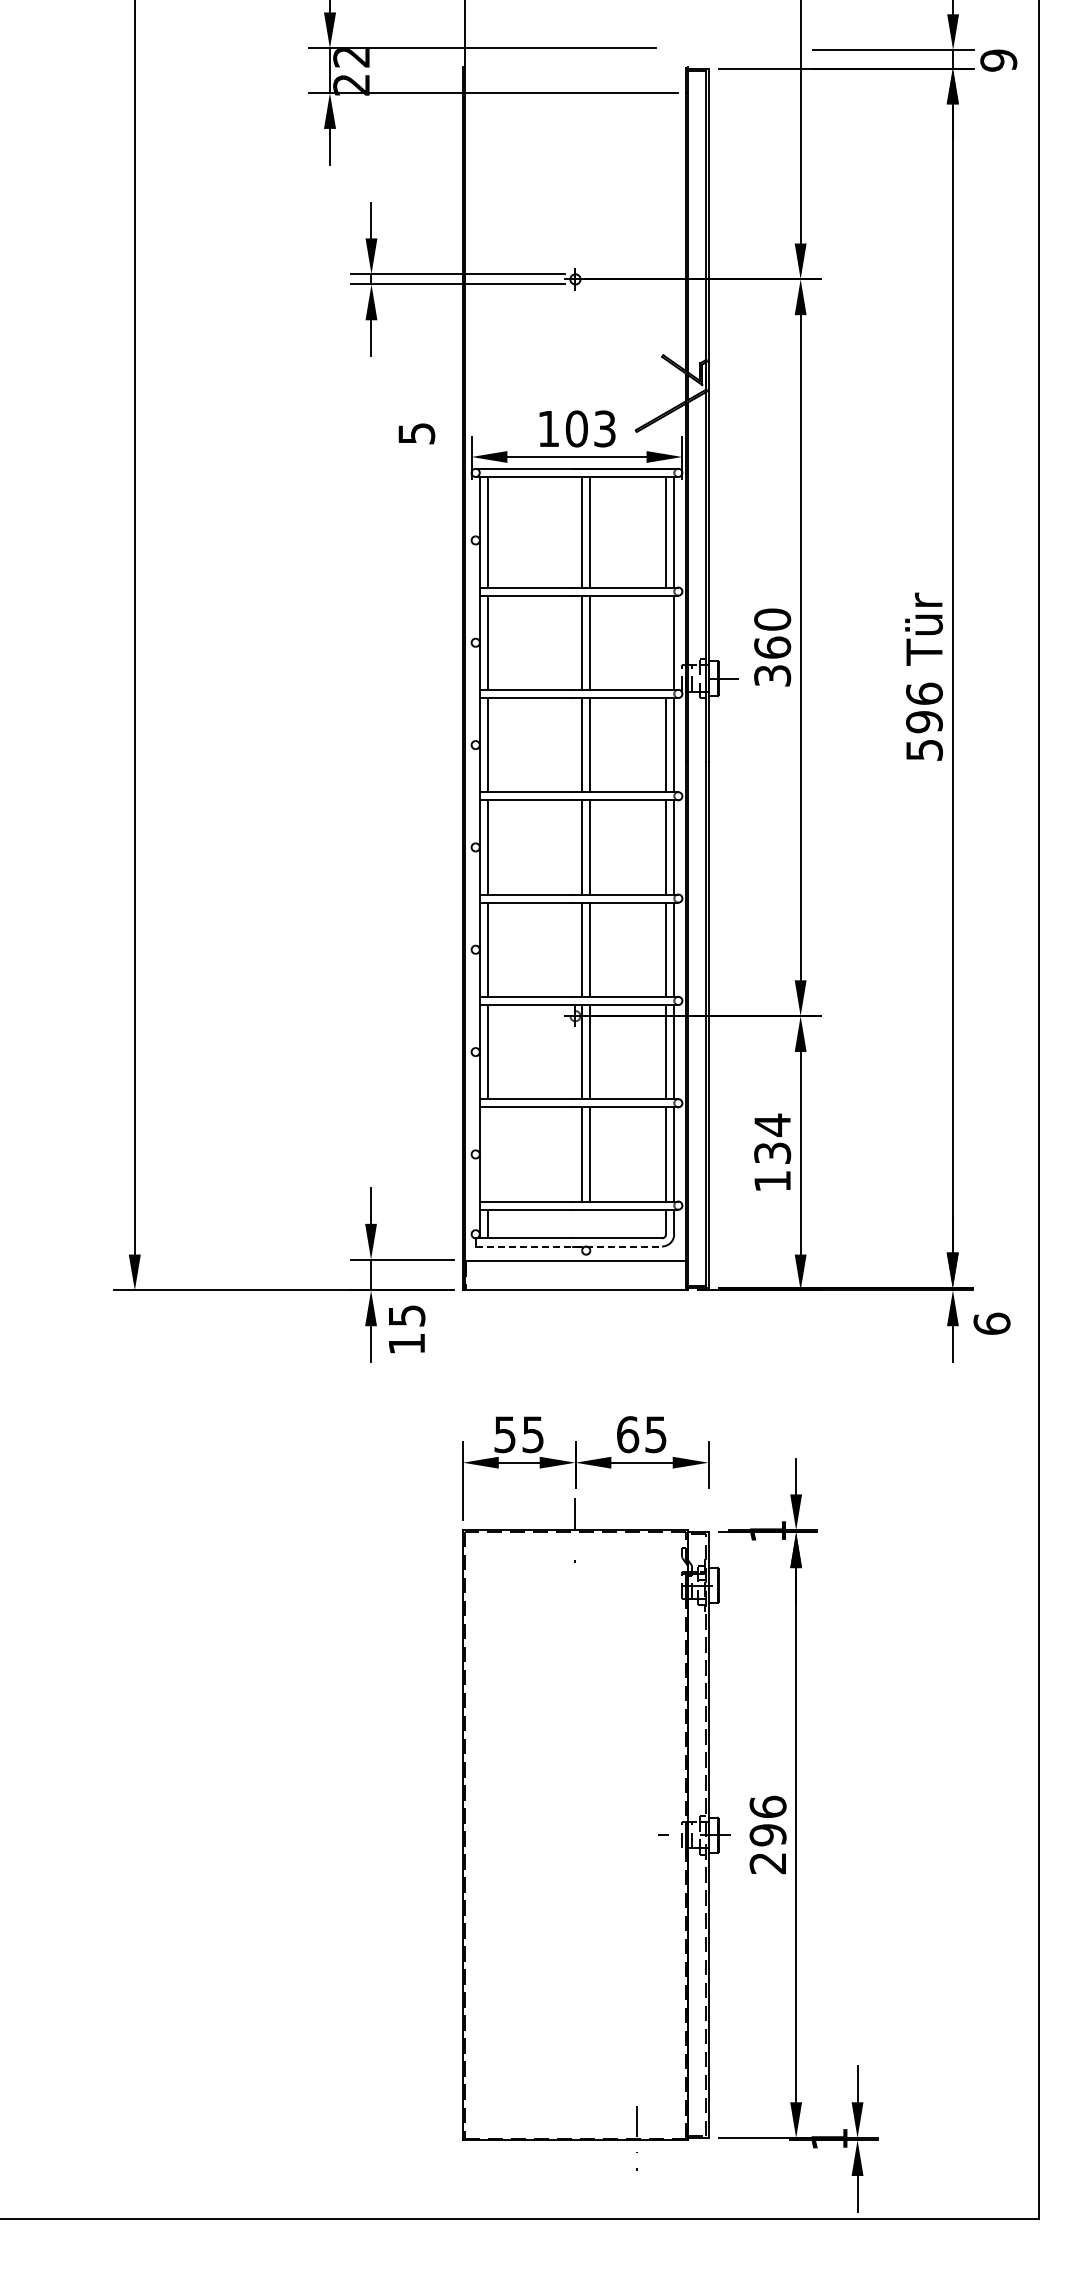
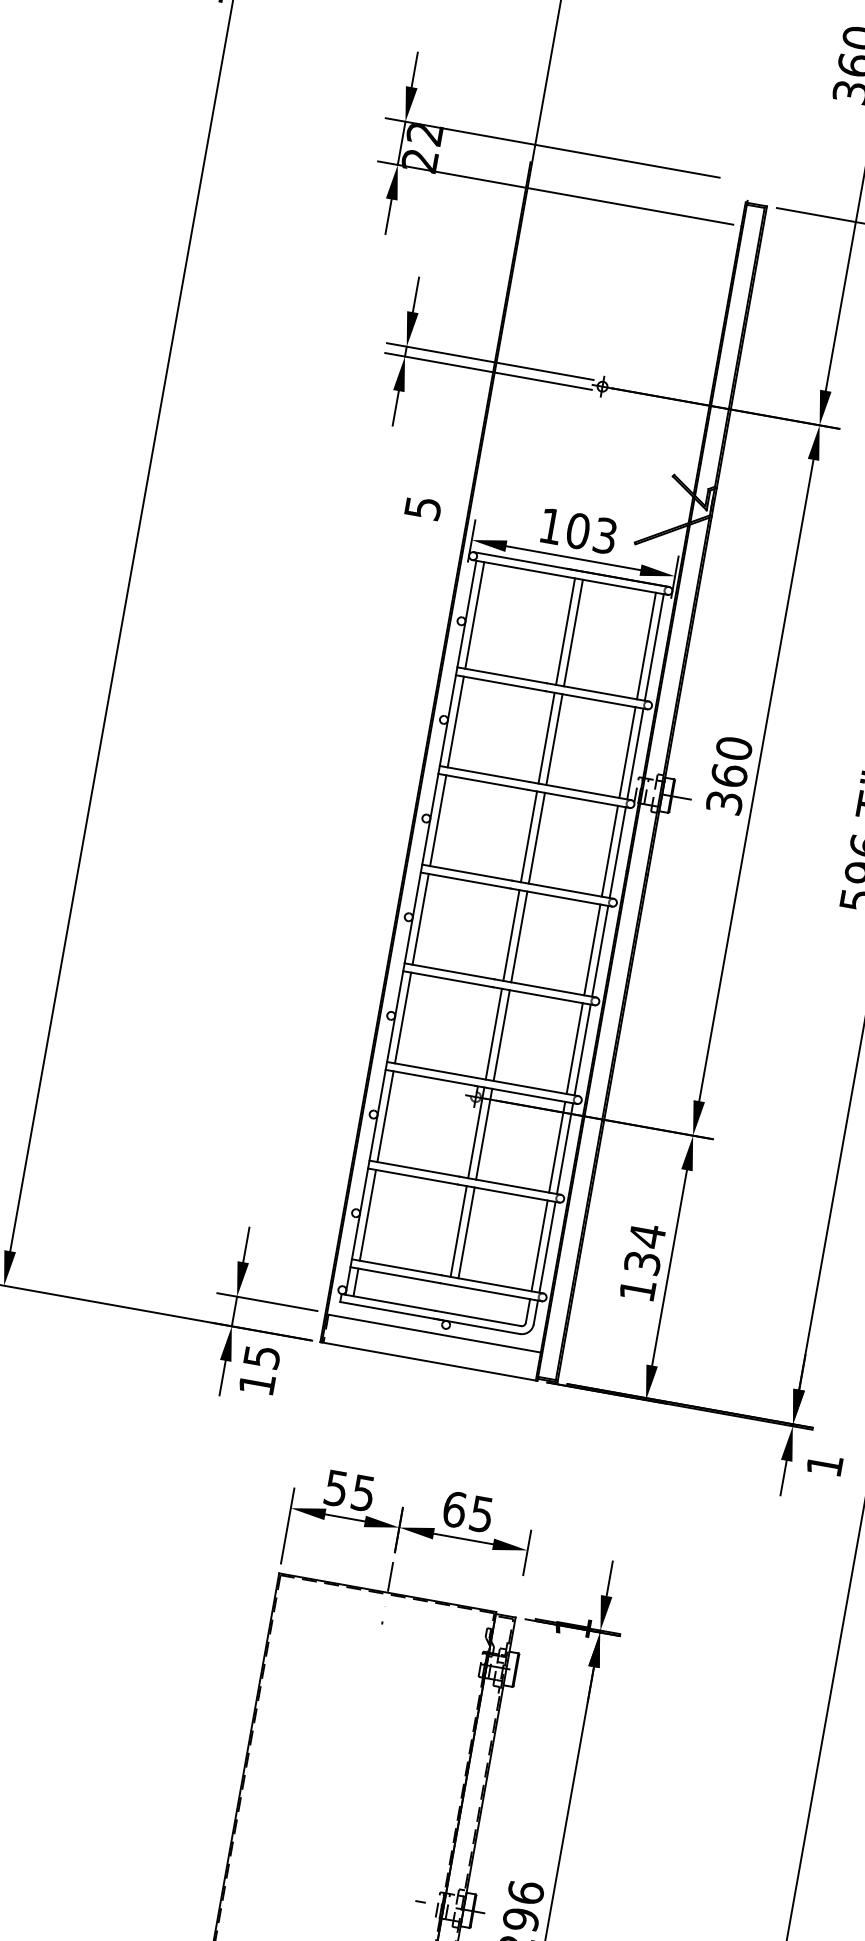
line: (666, 642) -> (627, 752), added
line: (487, 1154) -> (367, 1215), added
line: (569, 1246) -> (430, 1318), dashed -> solid
text: (991, 1323) -> (824, 1464), 6 -> 1

